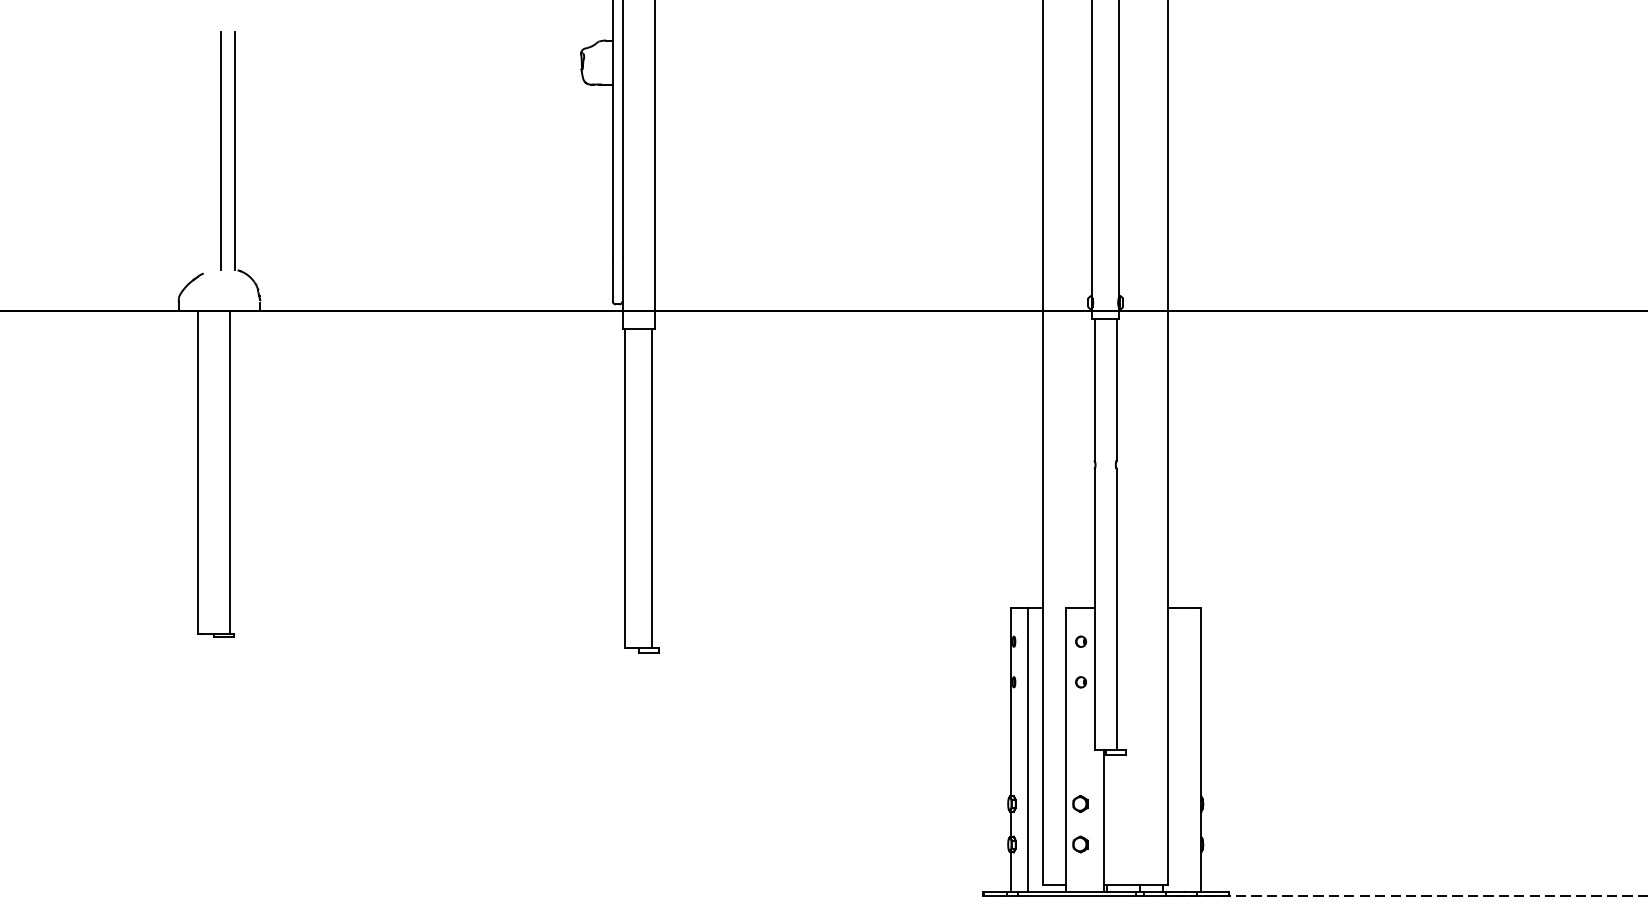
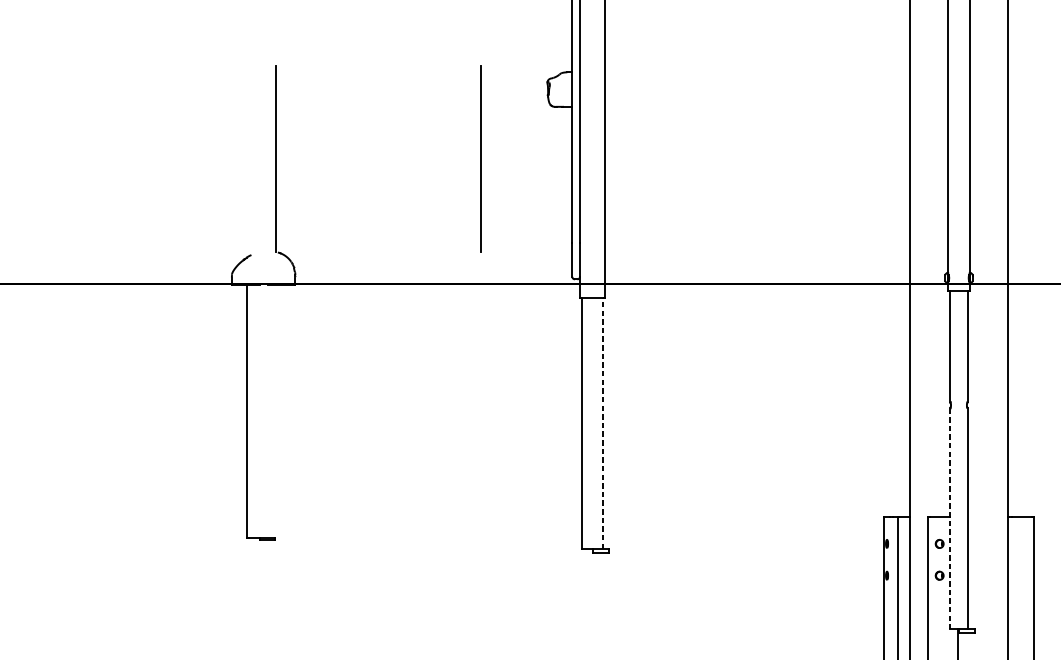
line: (220, 150) -> (481, 158), moved
line: (230, 472) -> (272, 411), removed
line: (652, 488) -> (603, 423), solid -> dashed
line: (1094, 609) -> (950, 518), solid -> dashed

